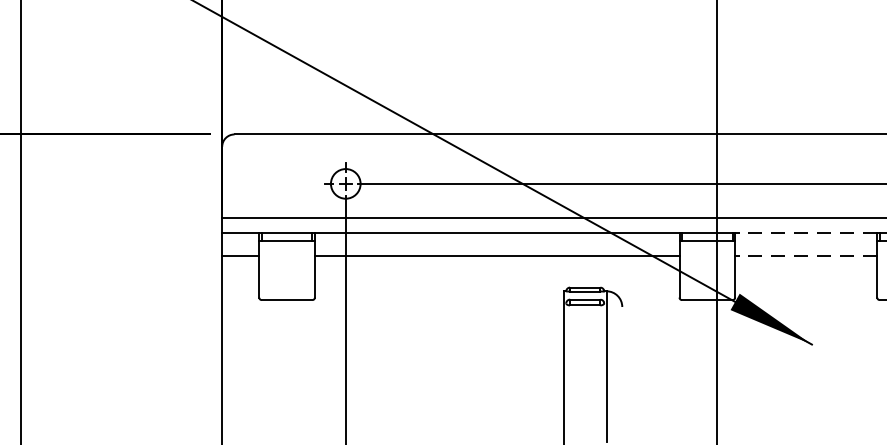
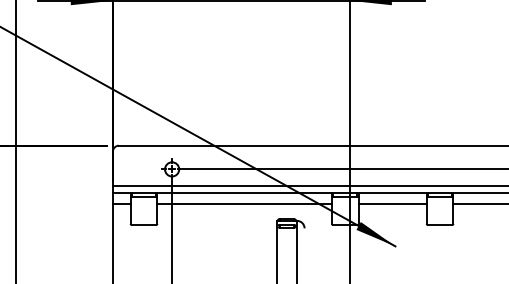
line: (805, 234) -> (392, 193), dashed -> solid
line: (805, 257) -> (392, 204), dashed -> solid

